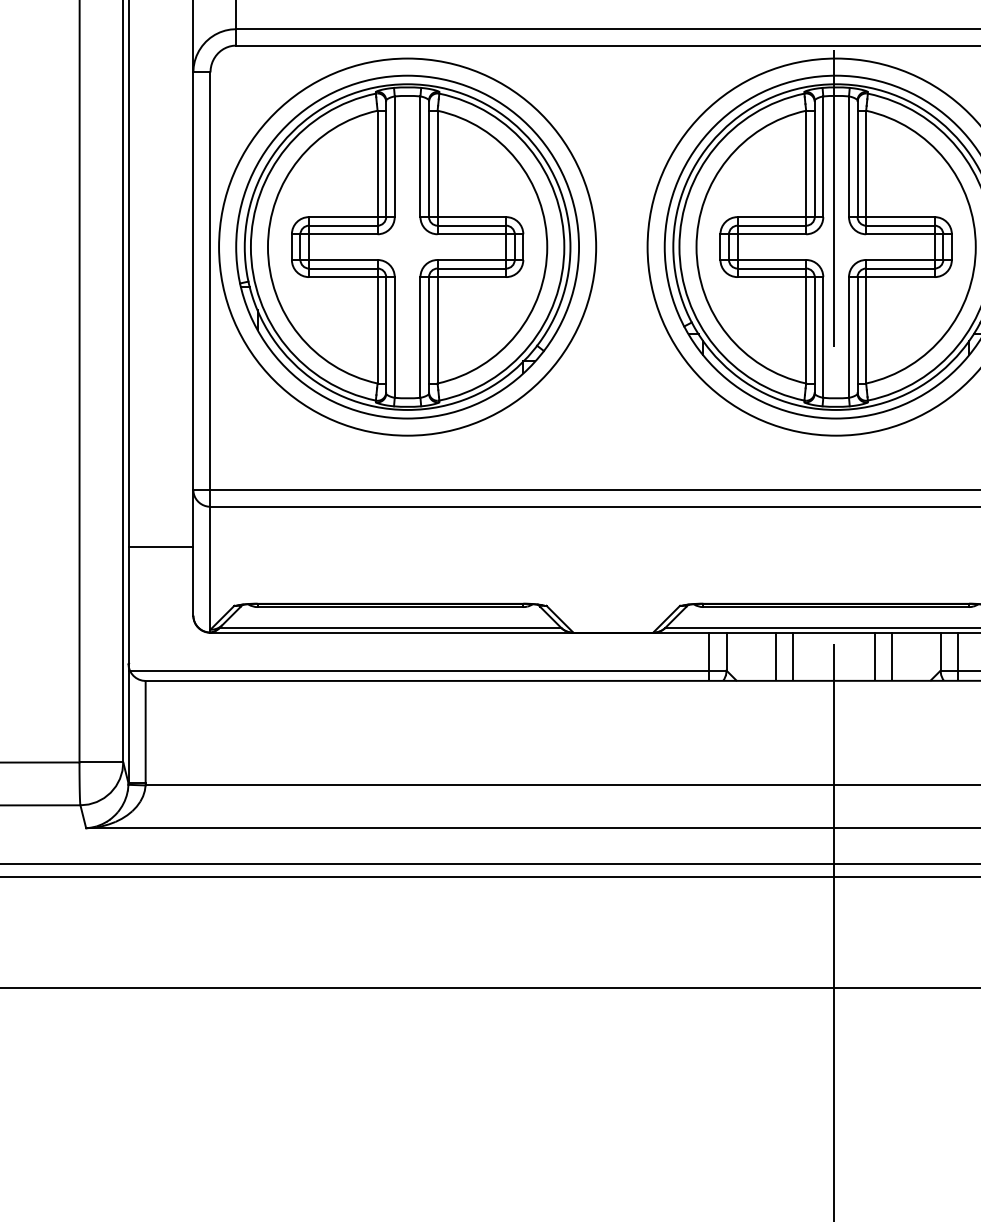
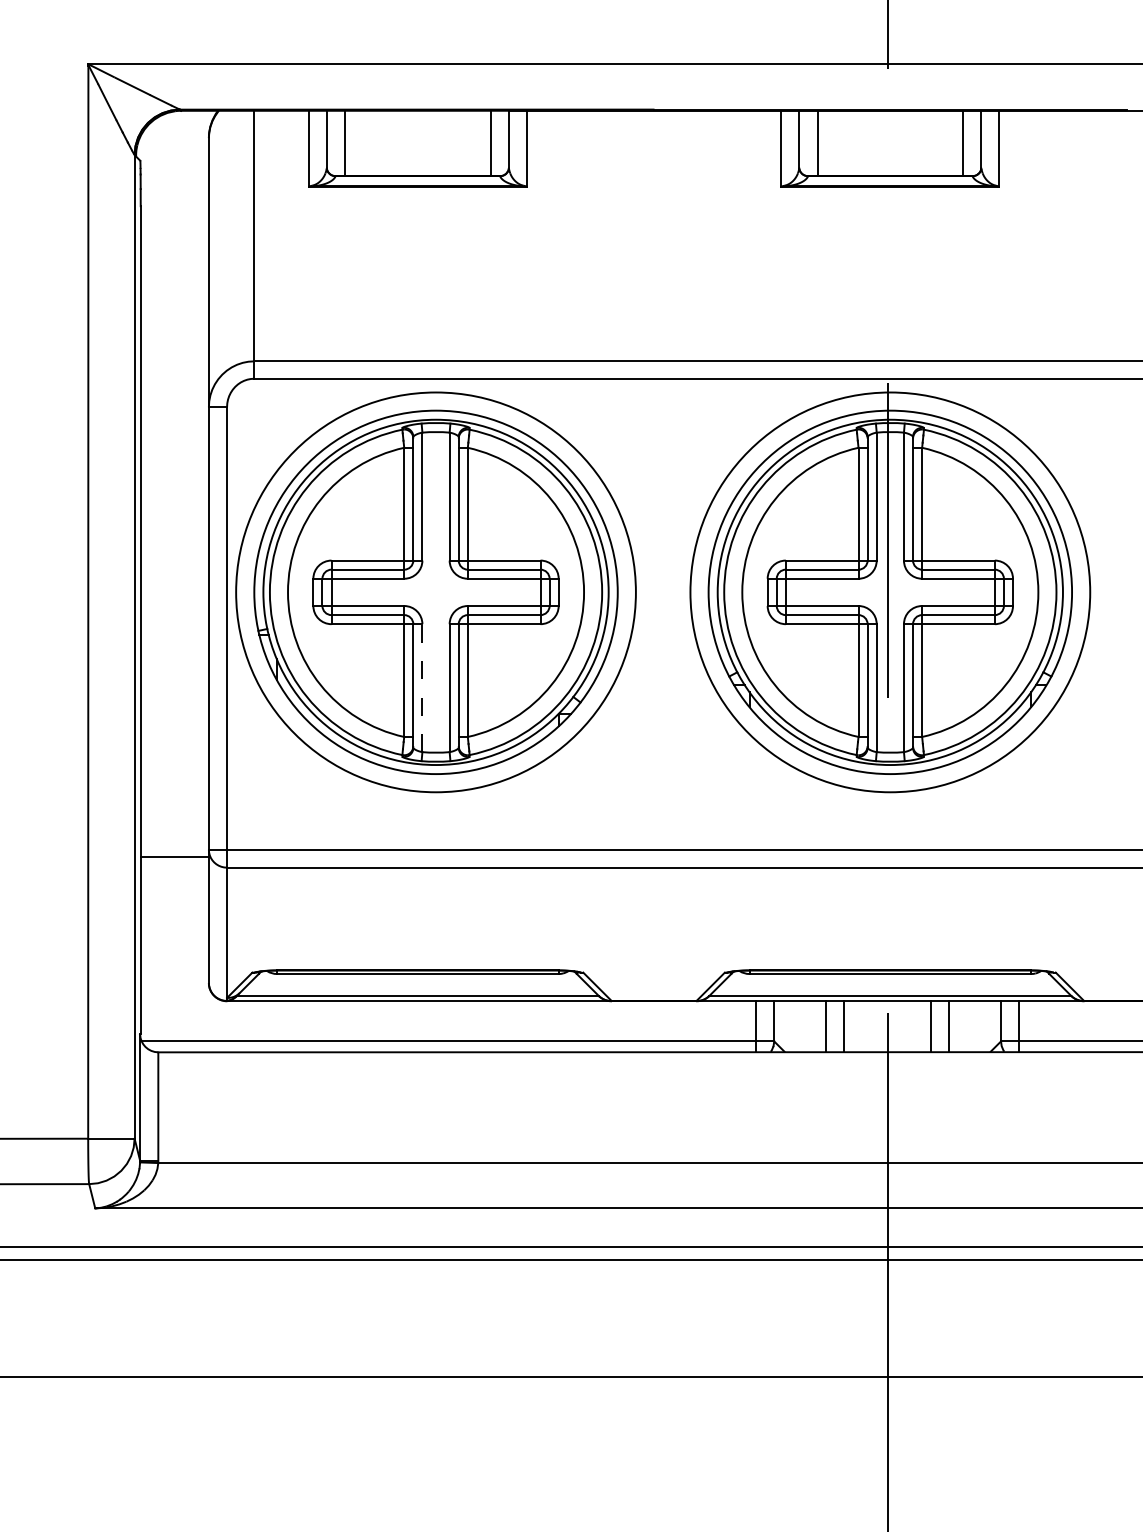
line: (394, 337) -> (422, 688), solid -> dashed
line: (160, 547) -> (174, 857), moved

